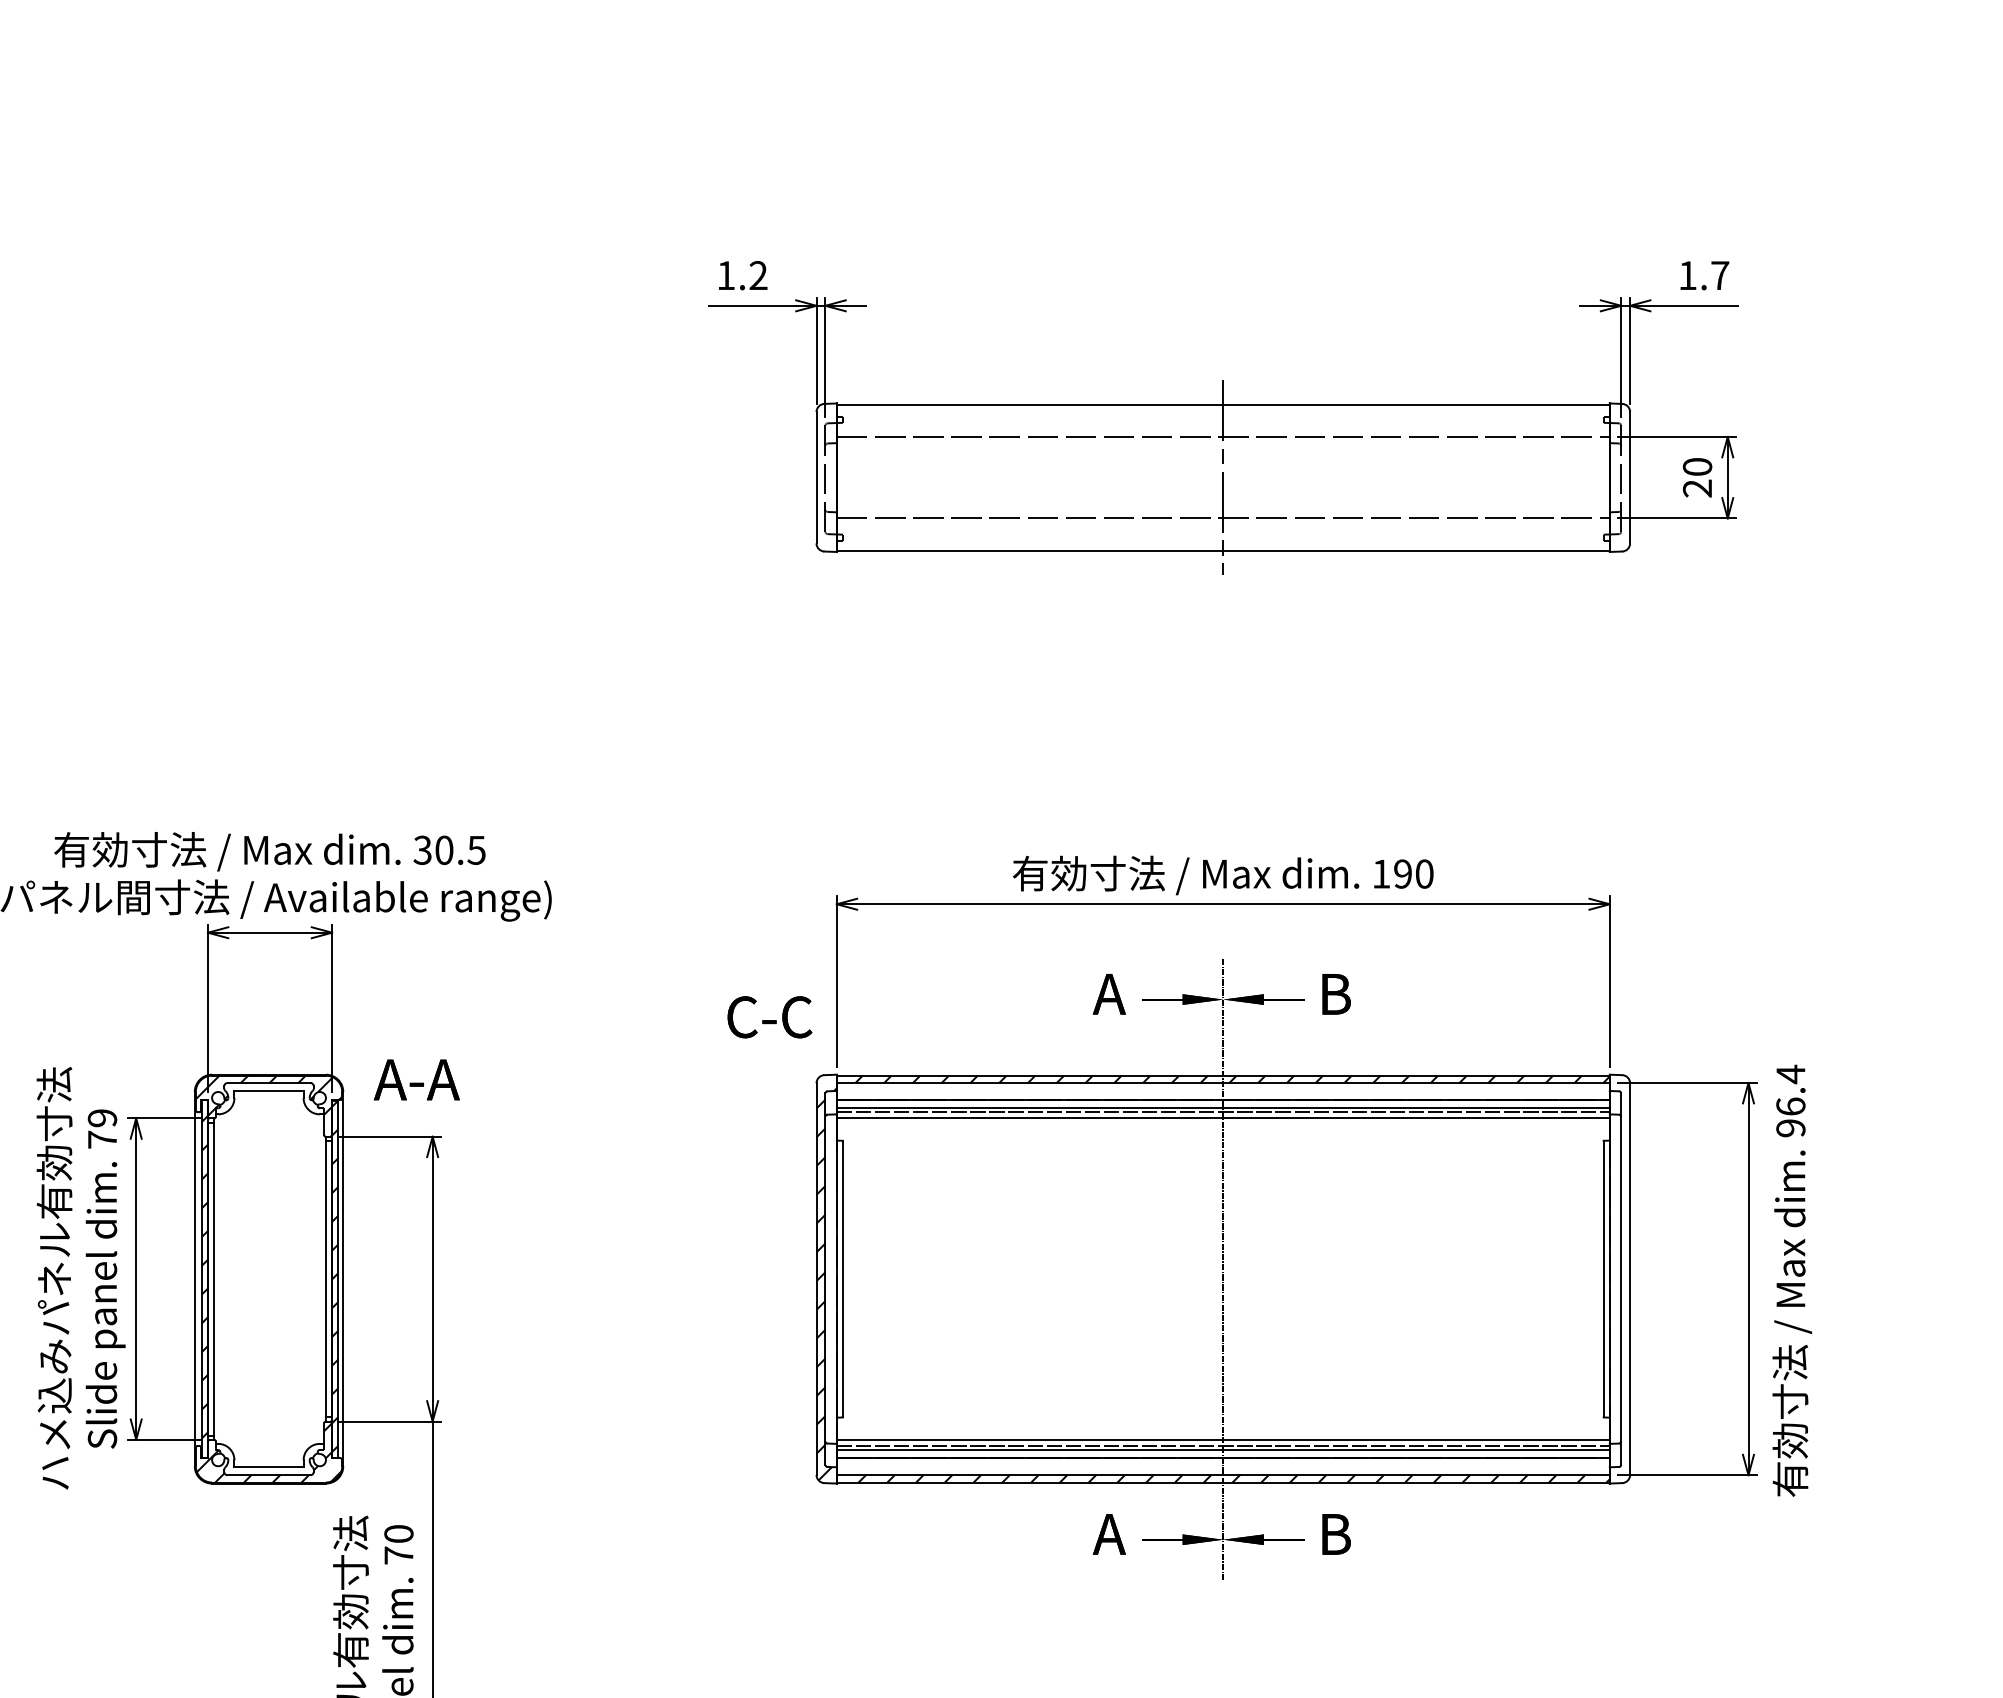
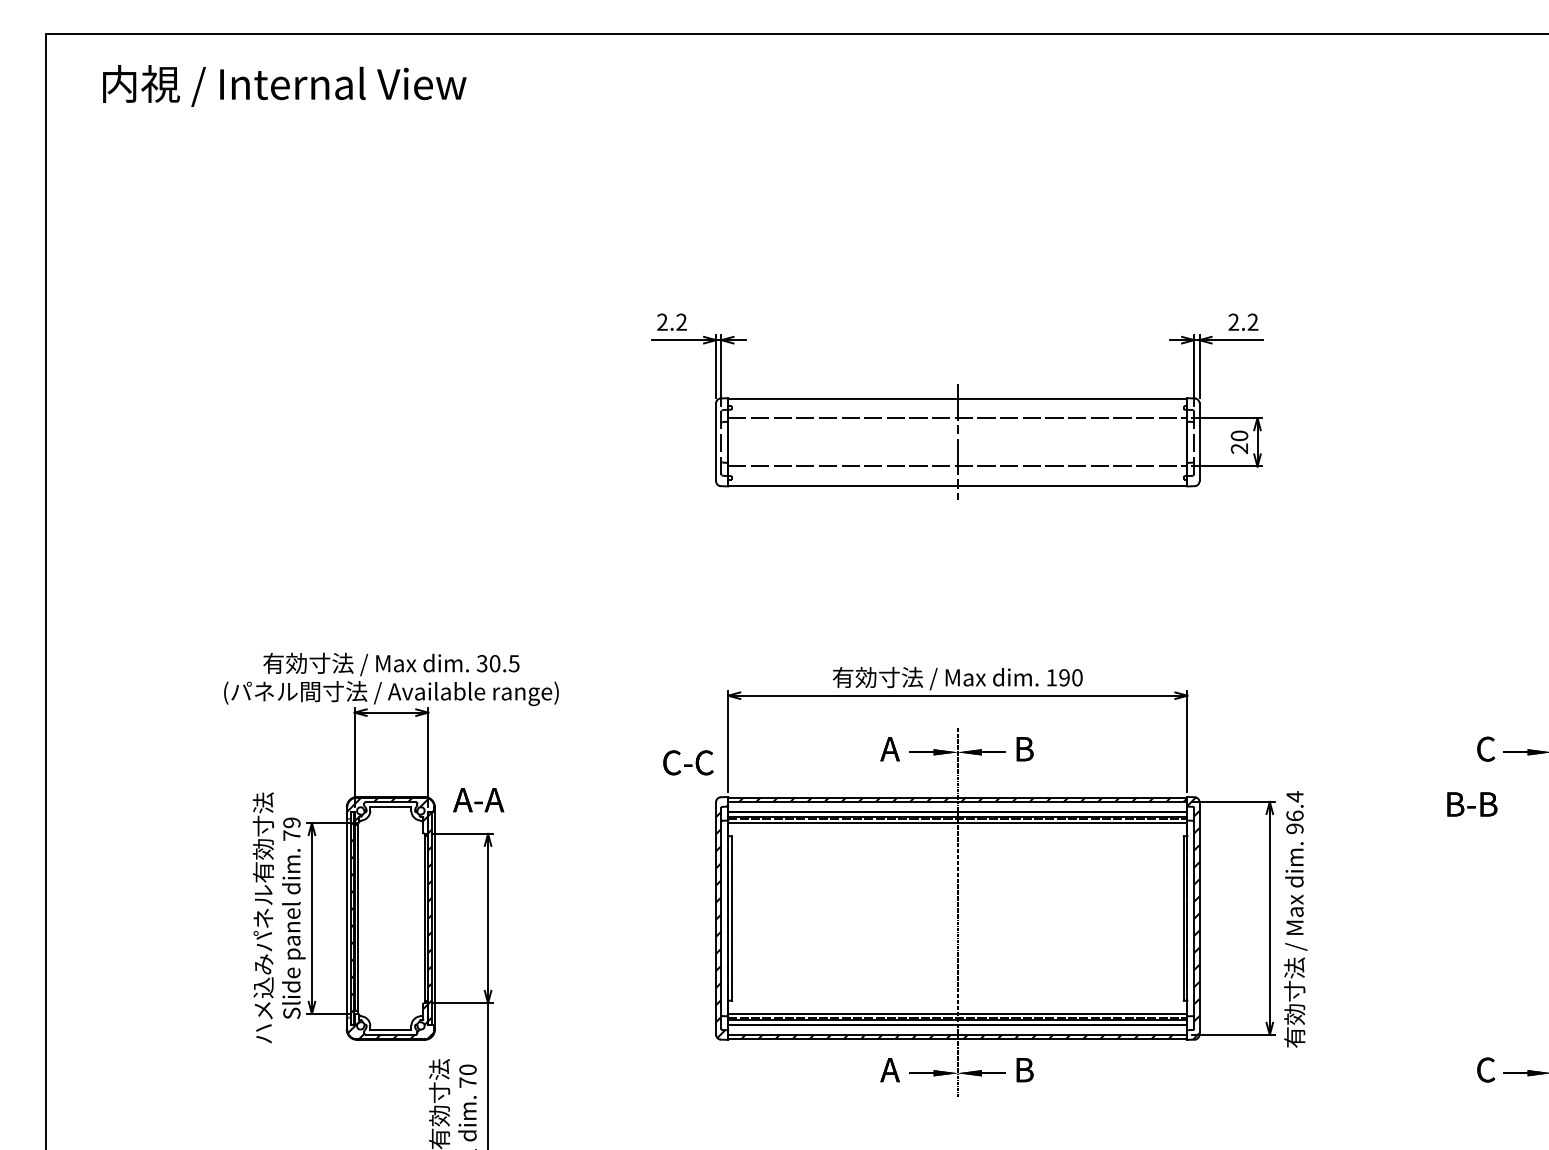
text: (726, 274) -> (662, 321), 1.2 -> 2.2
text: (1704, 274) -> (1243, 321), 1.7 -> 2.2
hatch: (1620, 1279) -> (1193, 918), added

